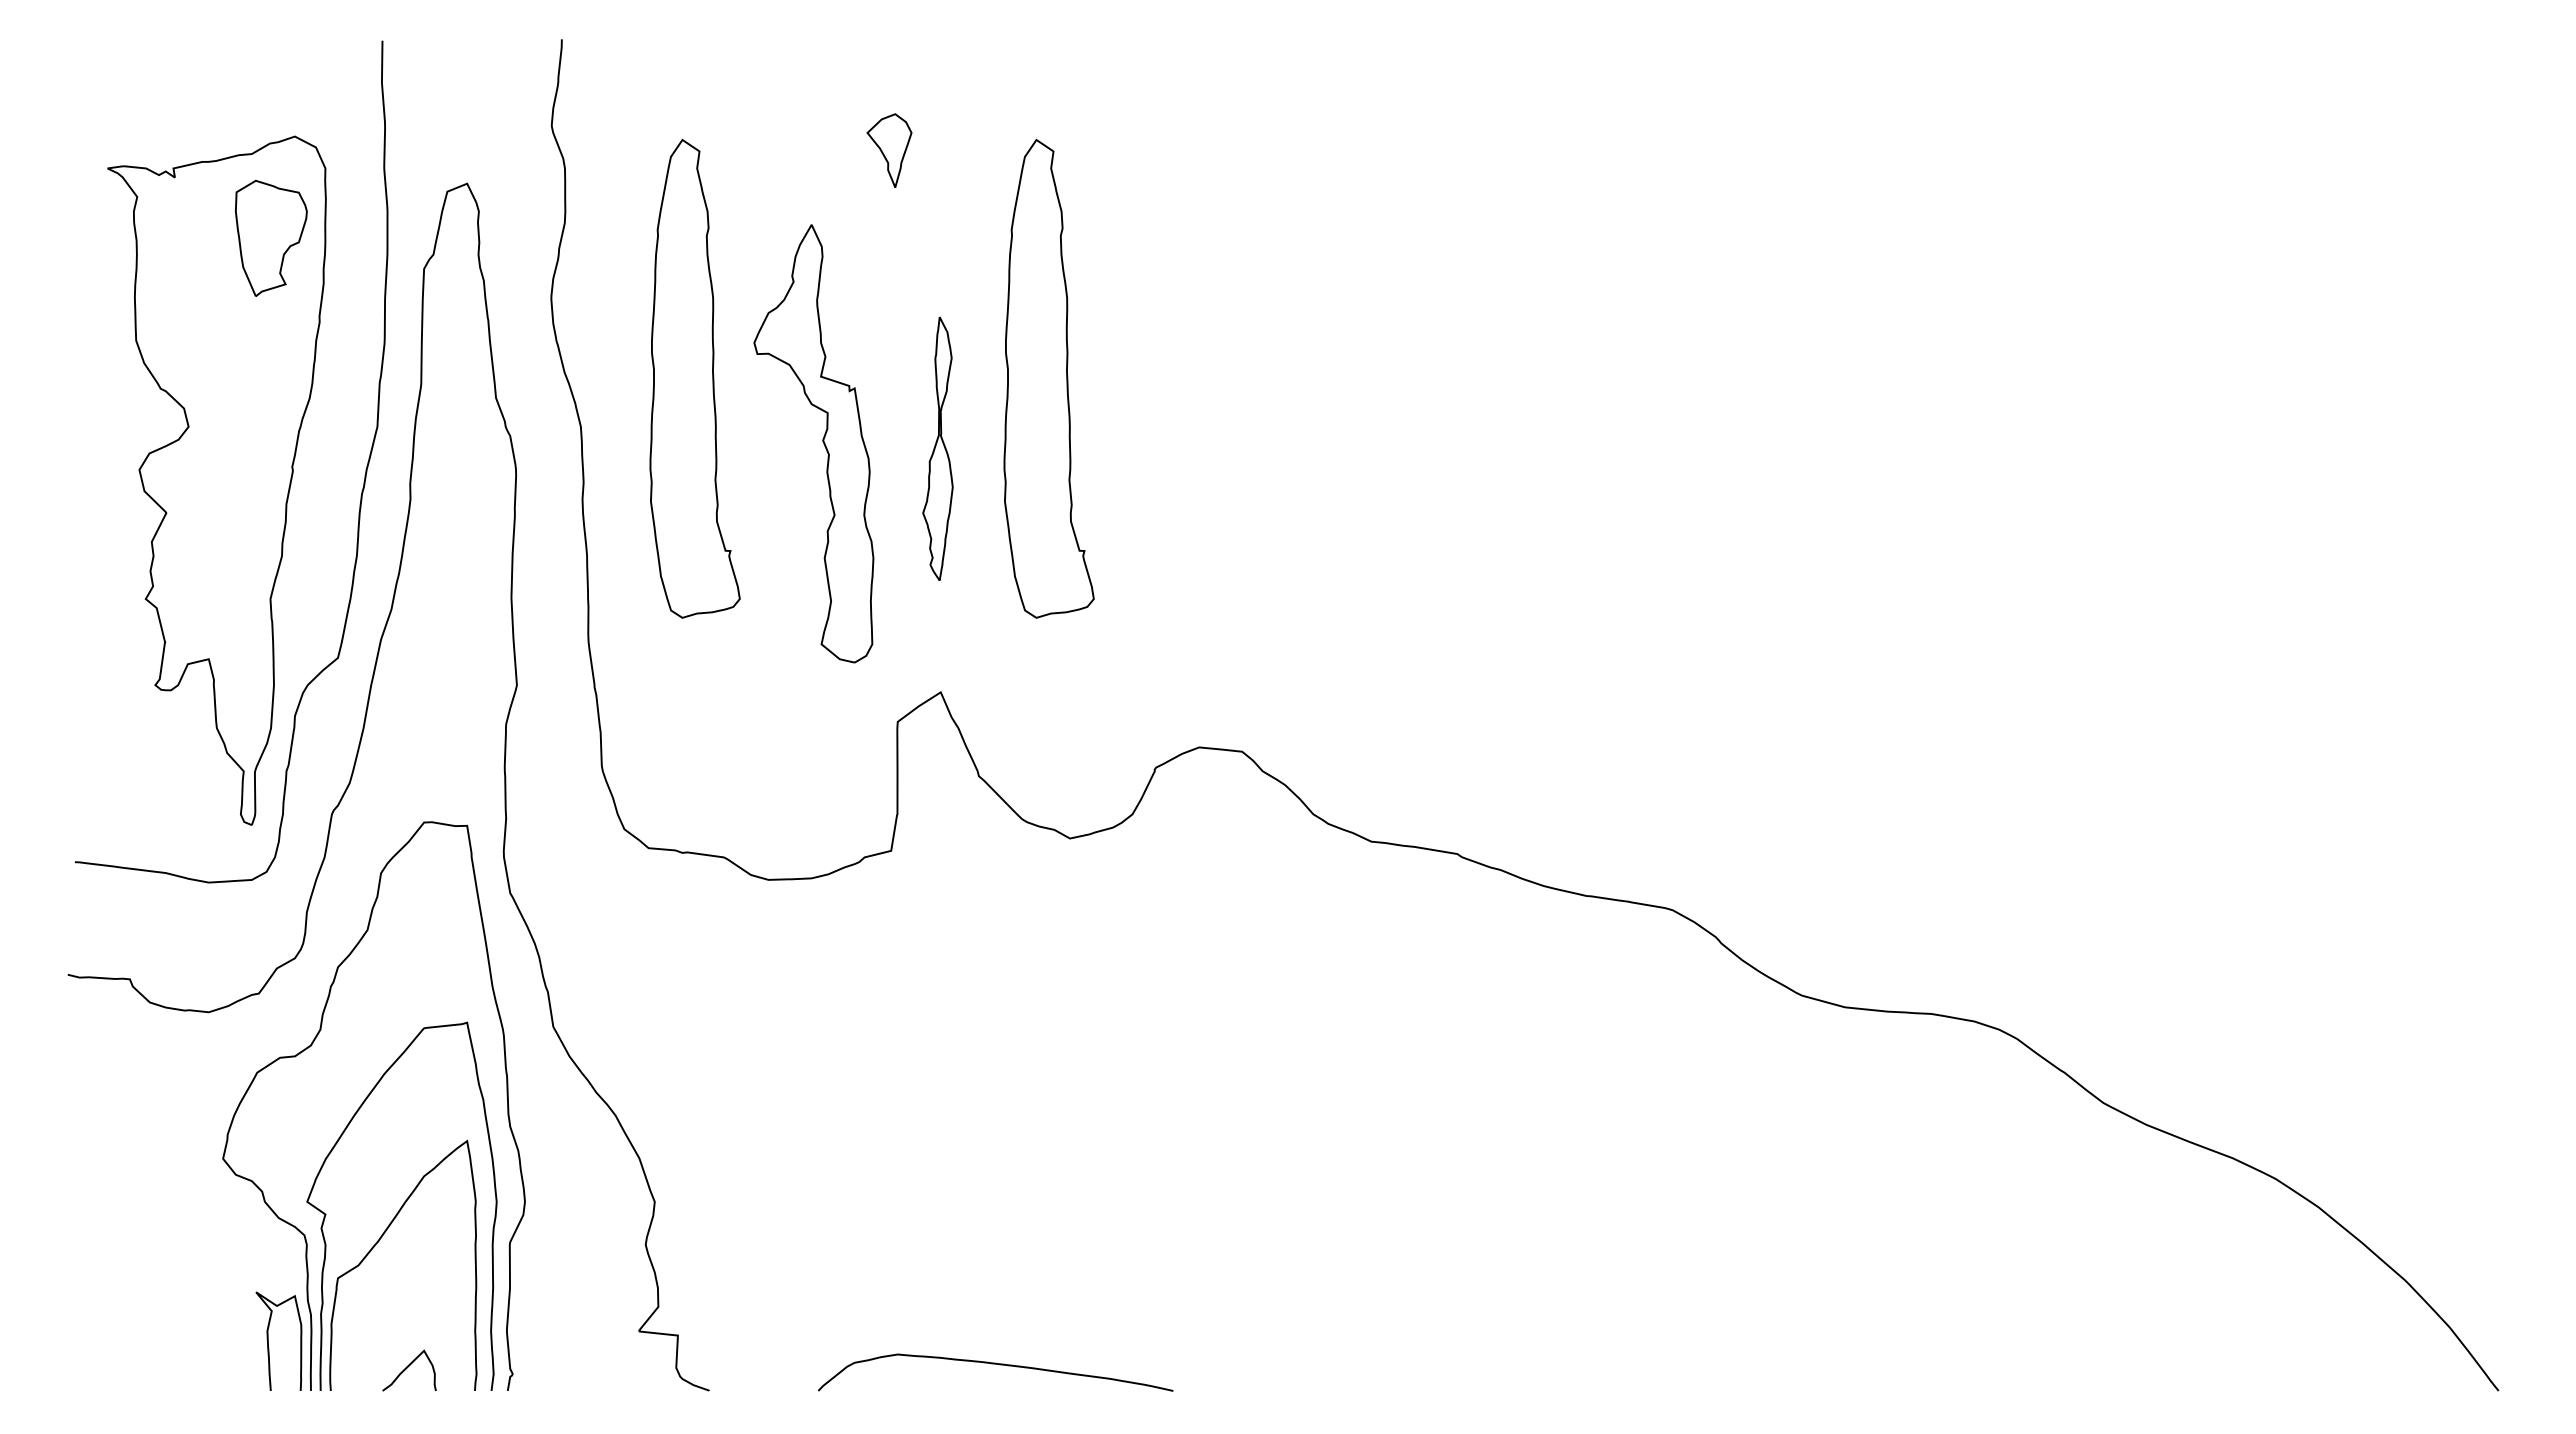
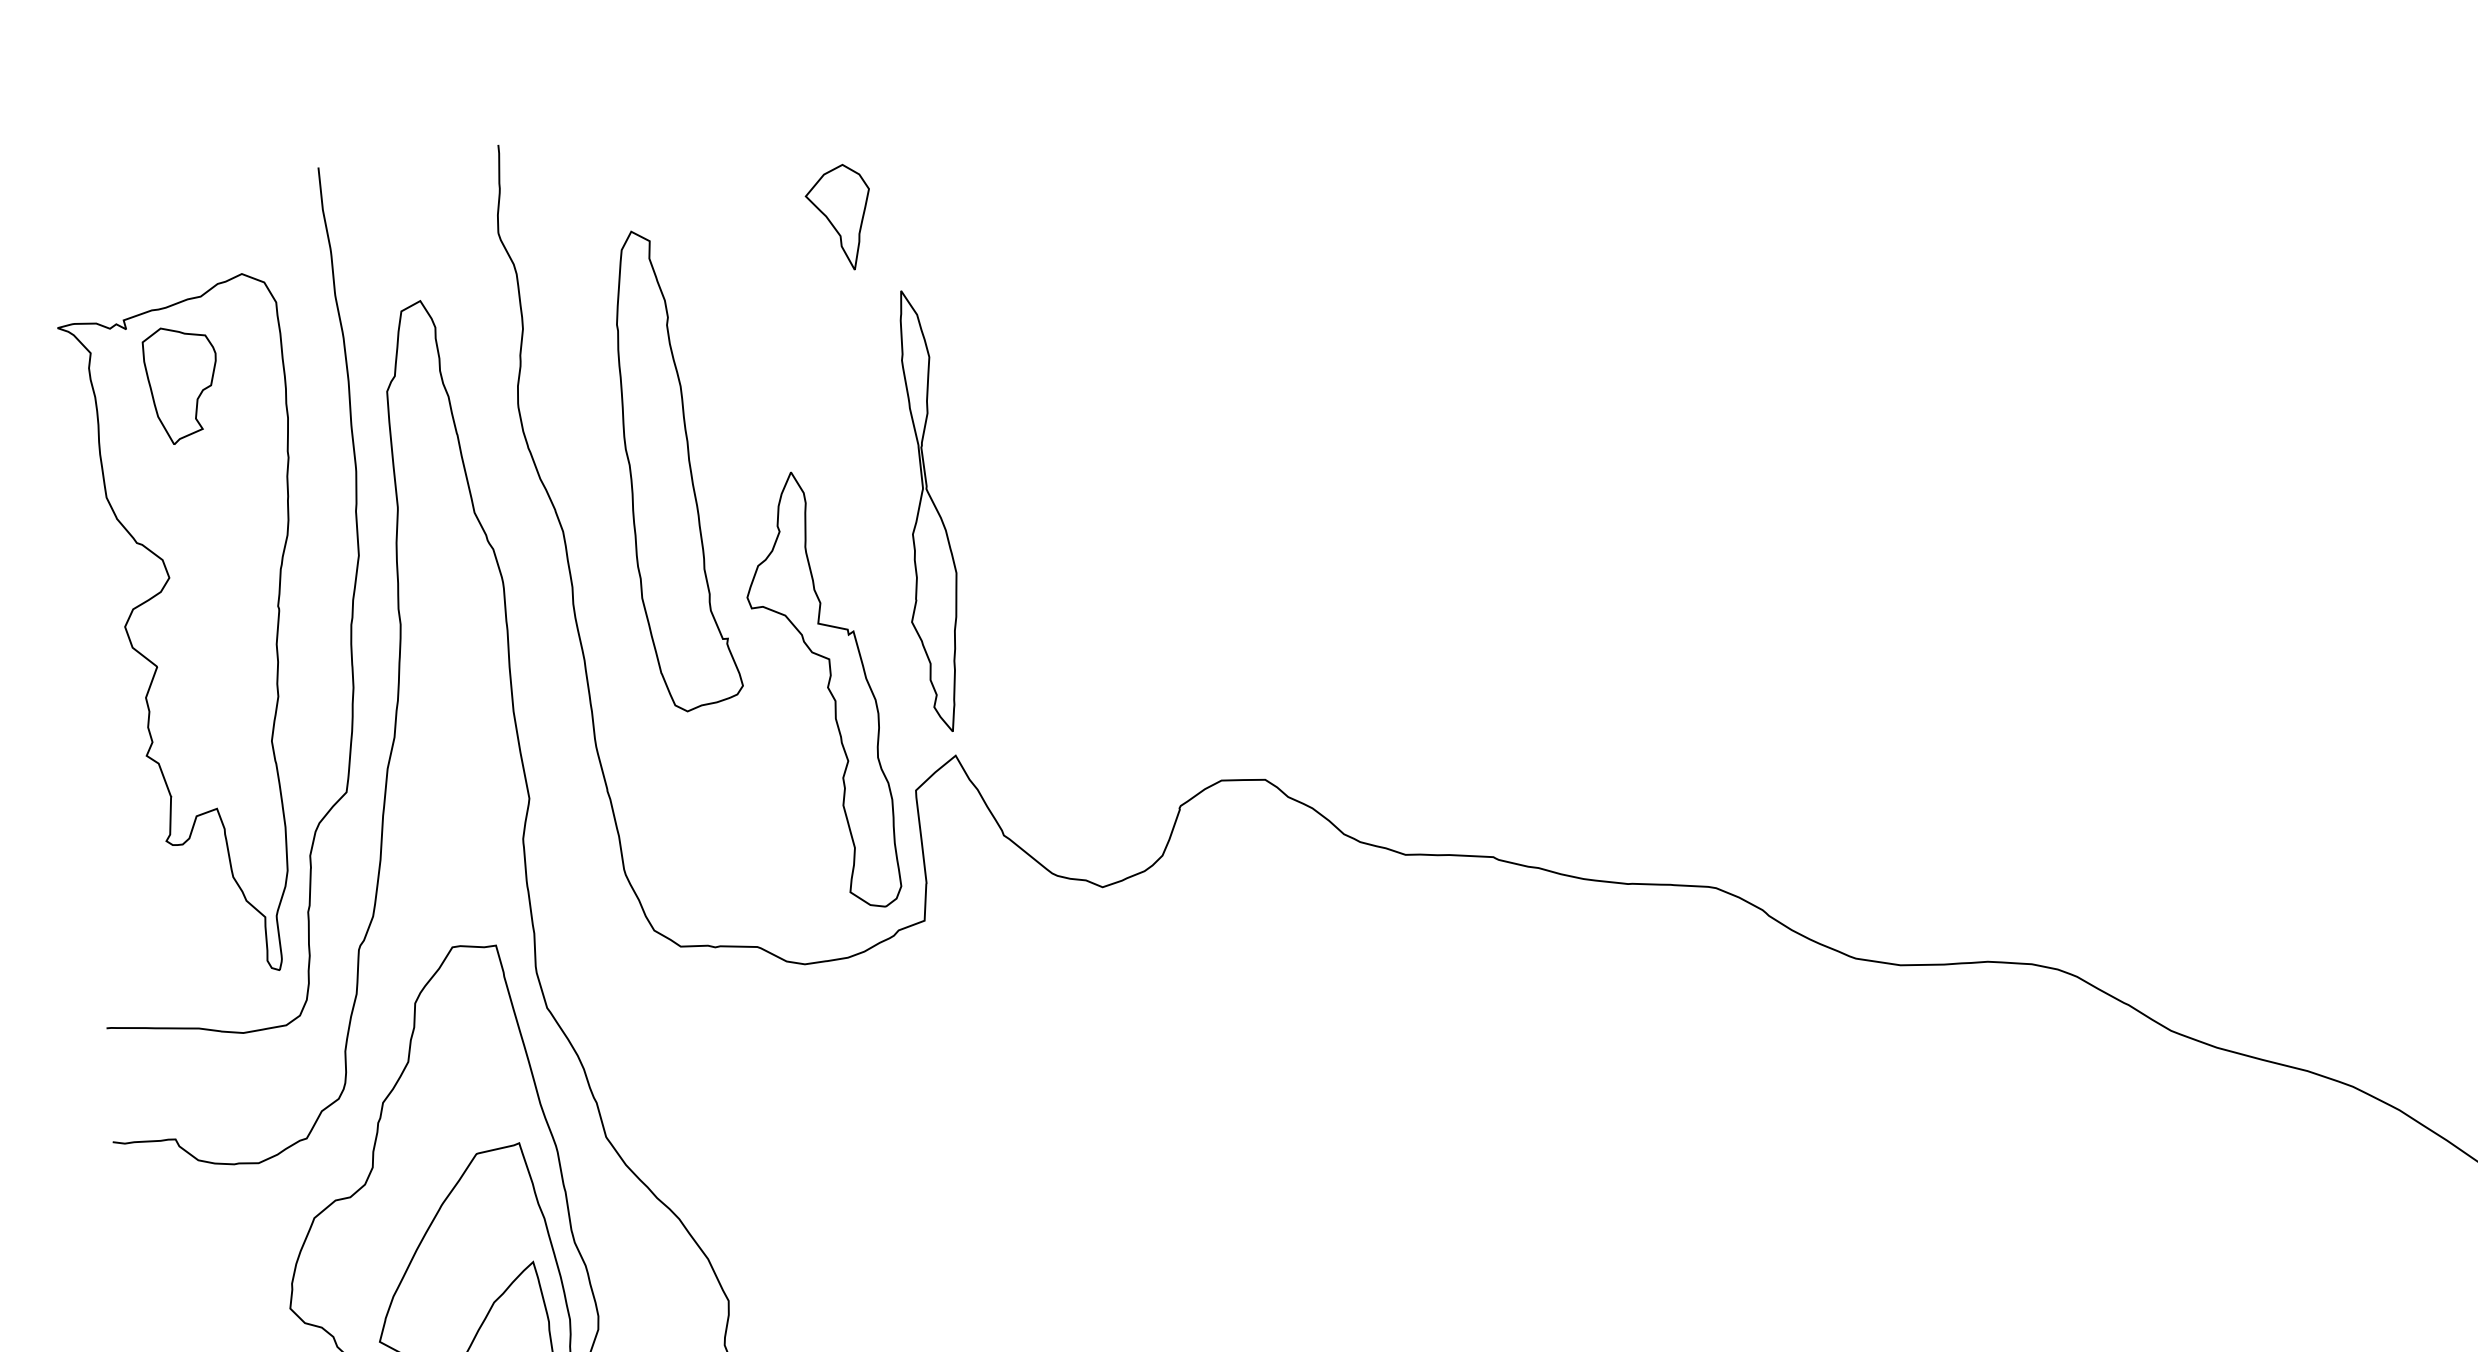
part: (889, 150) -> (840, 217), size x1.43
part: (271, 237) -> (183, 383), moved
part: (1048, 378) -> (1026, 428), removed
part: (822, 441) -> (827, 688), moved
part: (937, 448) -> (923, 511), size x1.67

